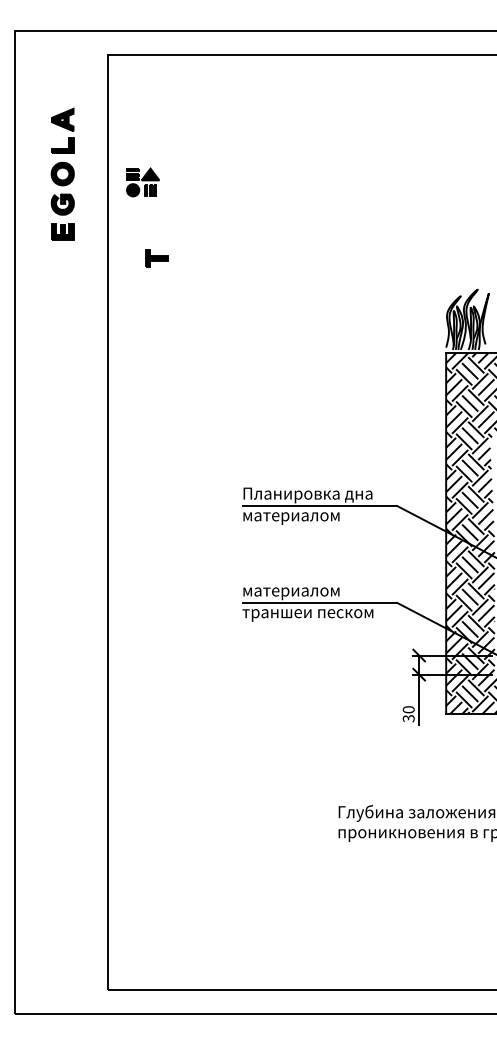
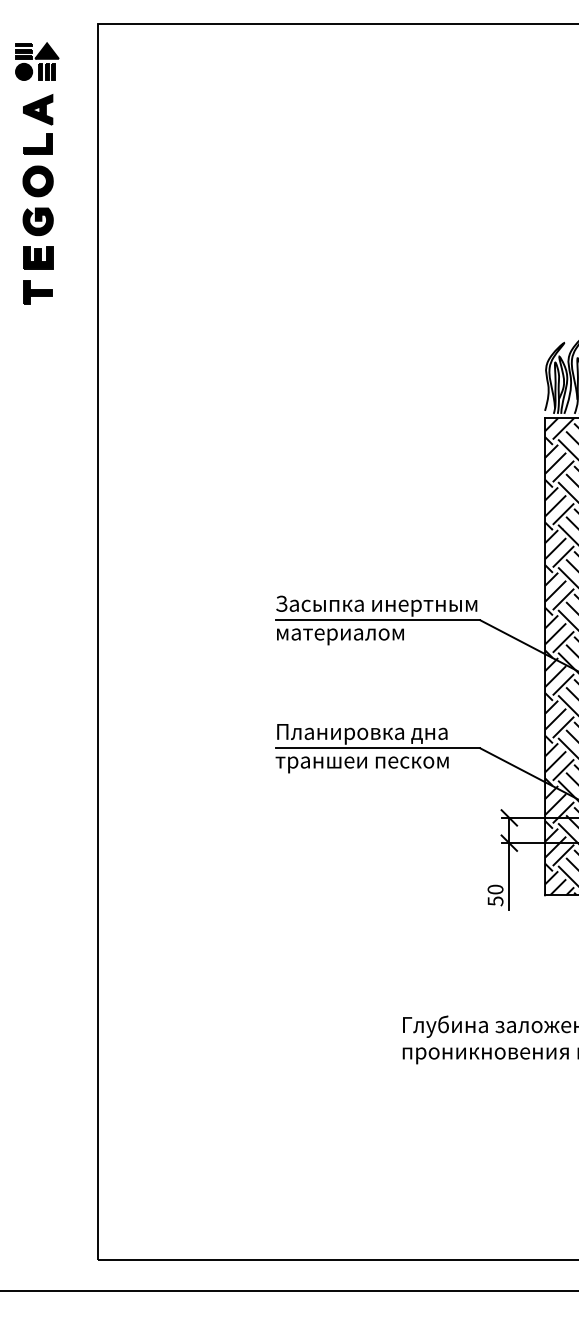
part: (142, 182) -> (36, 61), moved
part: (156, 258) -> (37, 293), moved
text: (318, 495) -> (376, 606), Планировка дна -> Засыпка инертным
text: (307, 592) -> (361, 734), материалом -> Планировка дна
text: (407, 718) -> (493, 901), 30 -> 50

